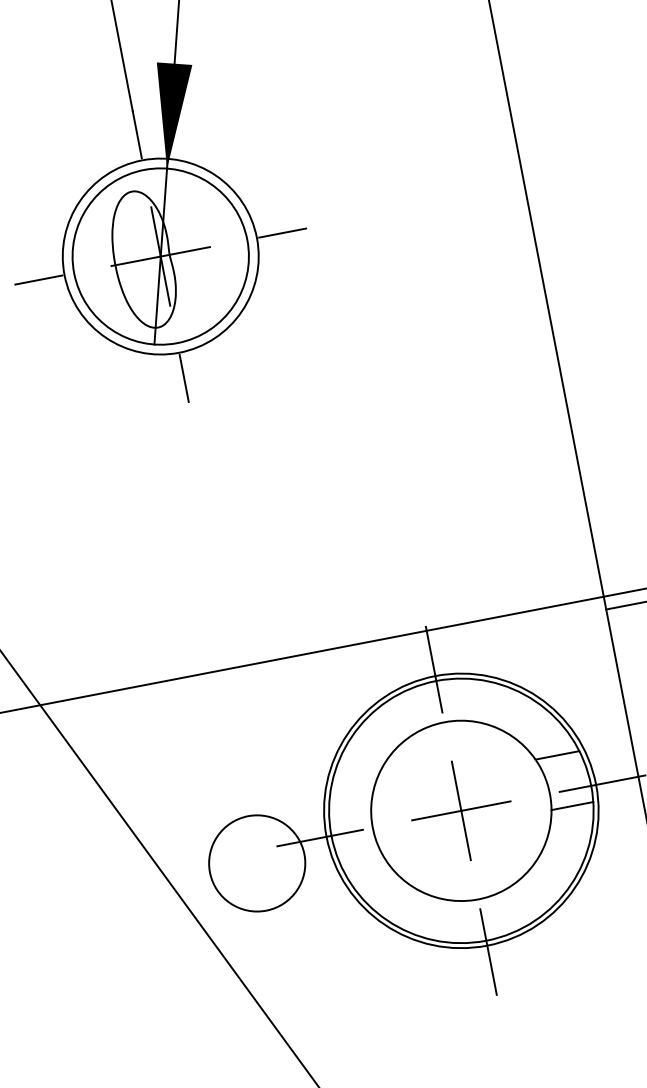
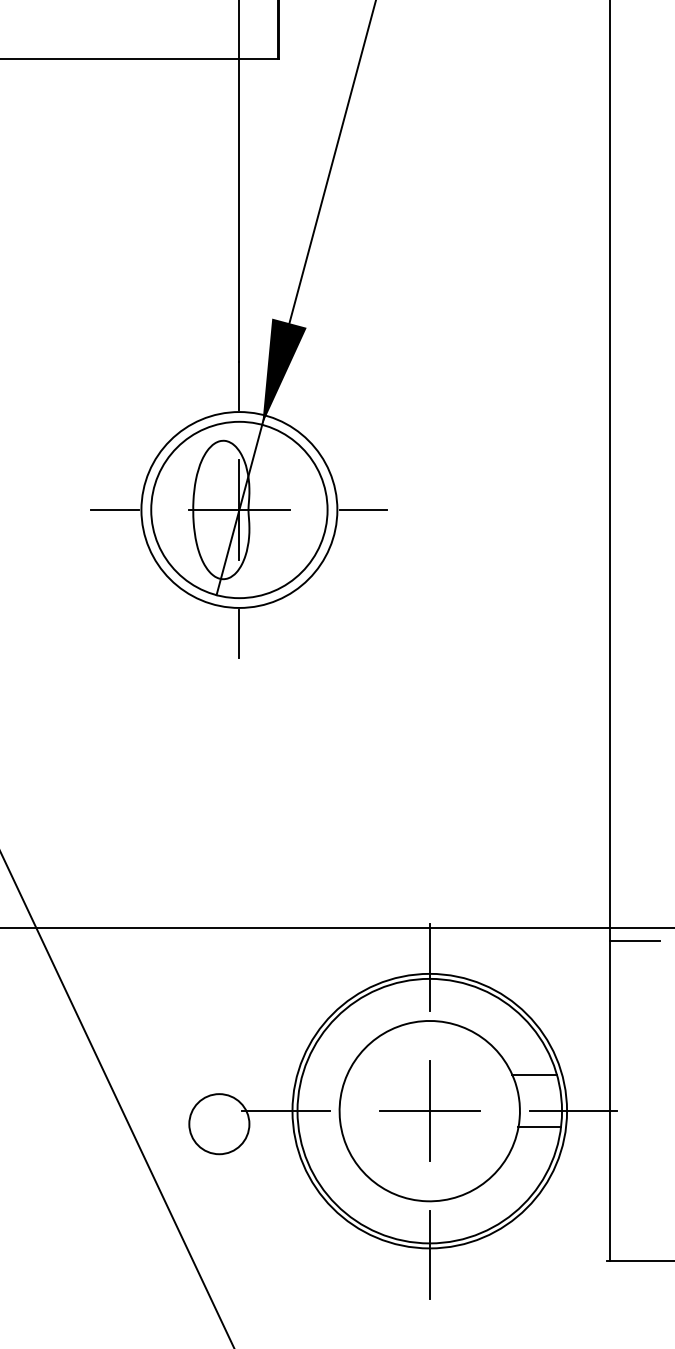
circle: (257, 863) -> (219, 1124), size x0.62

